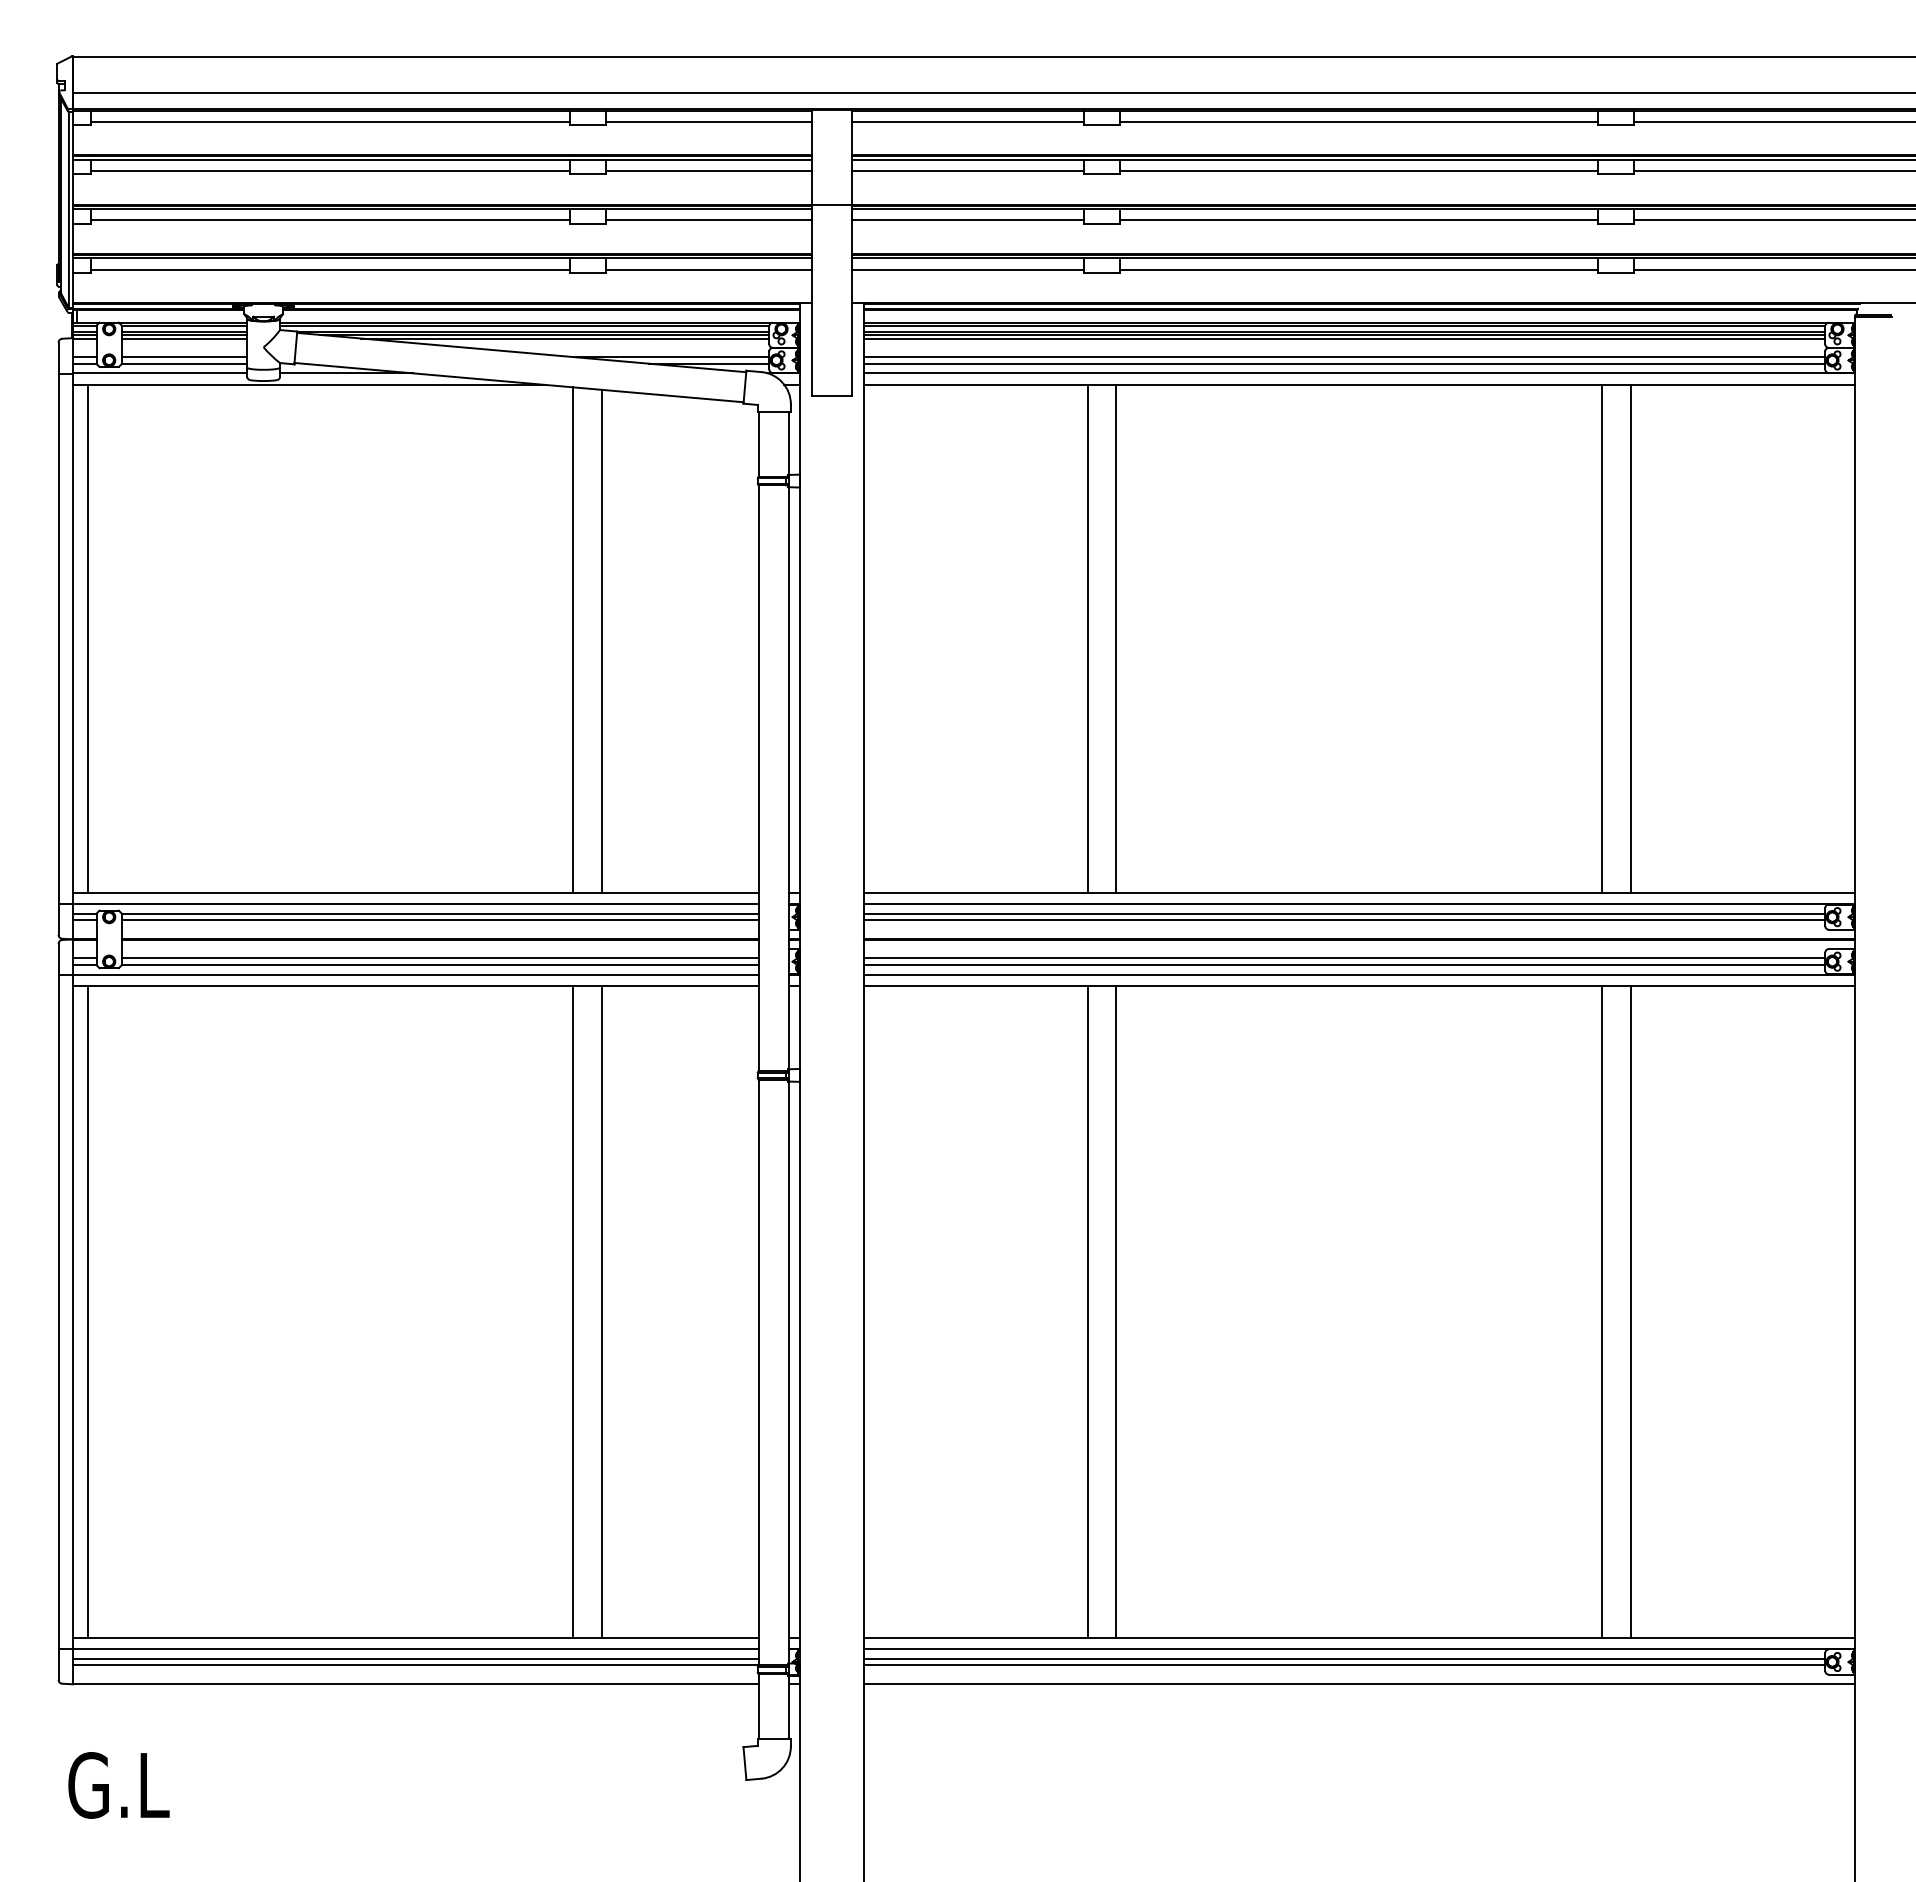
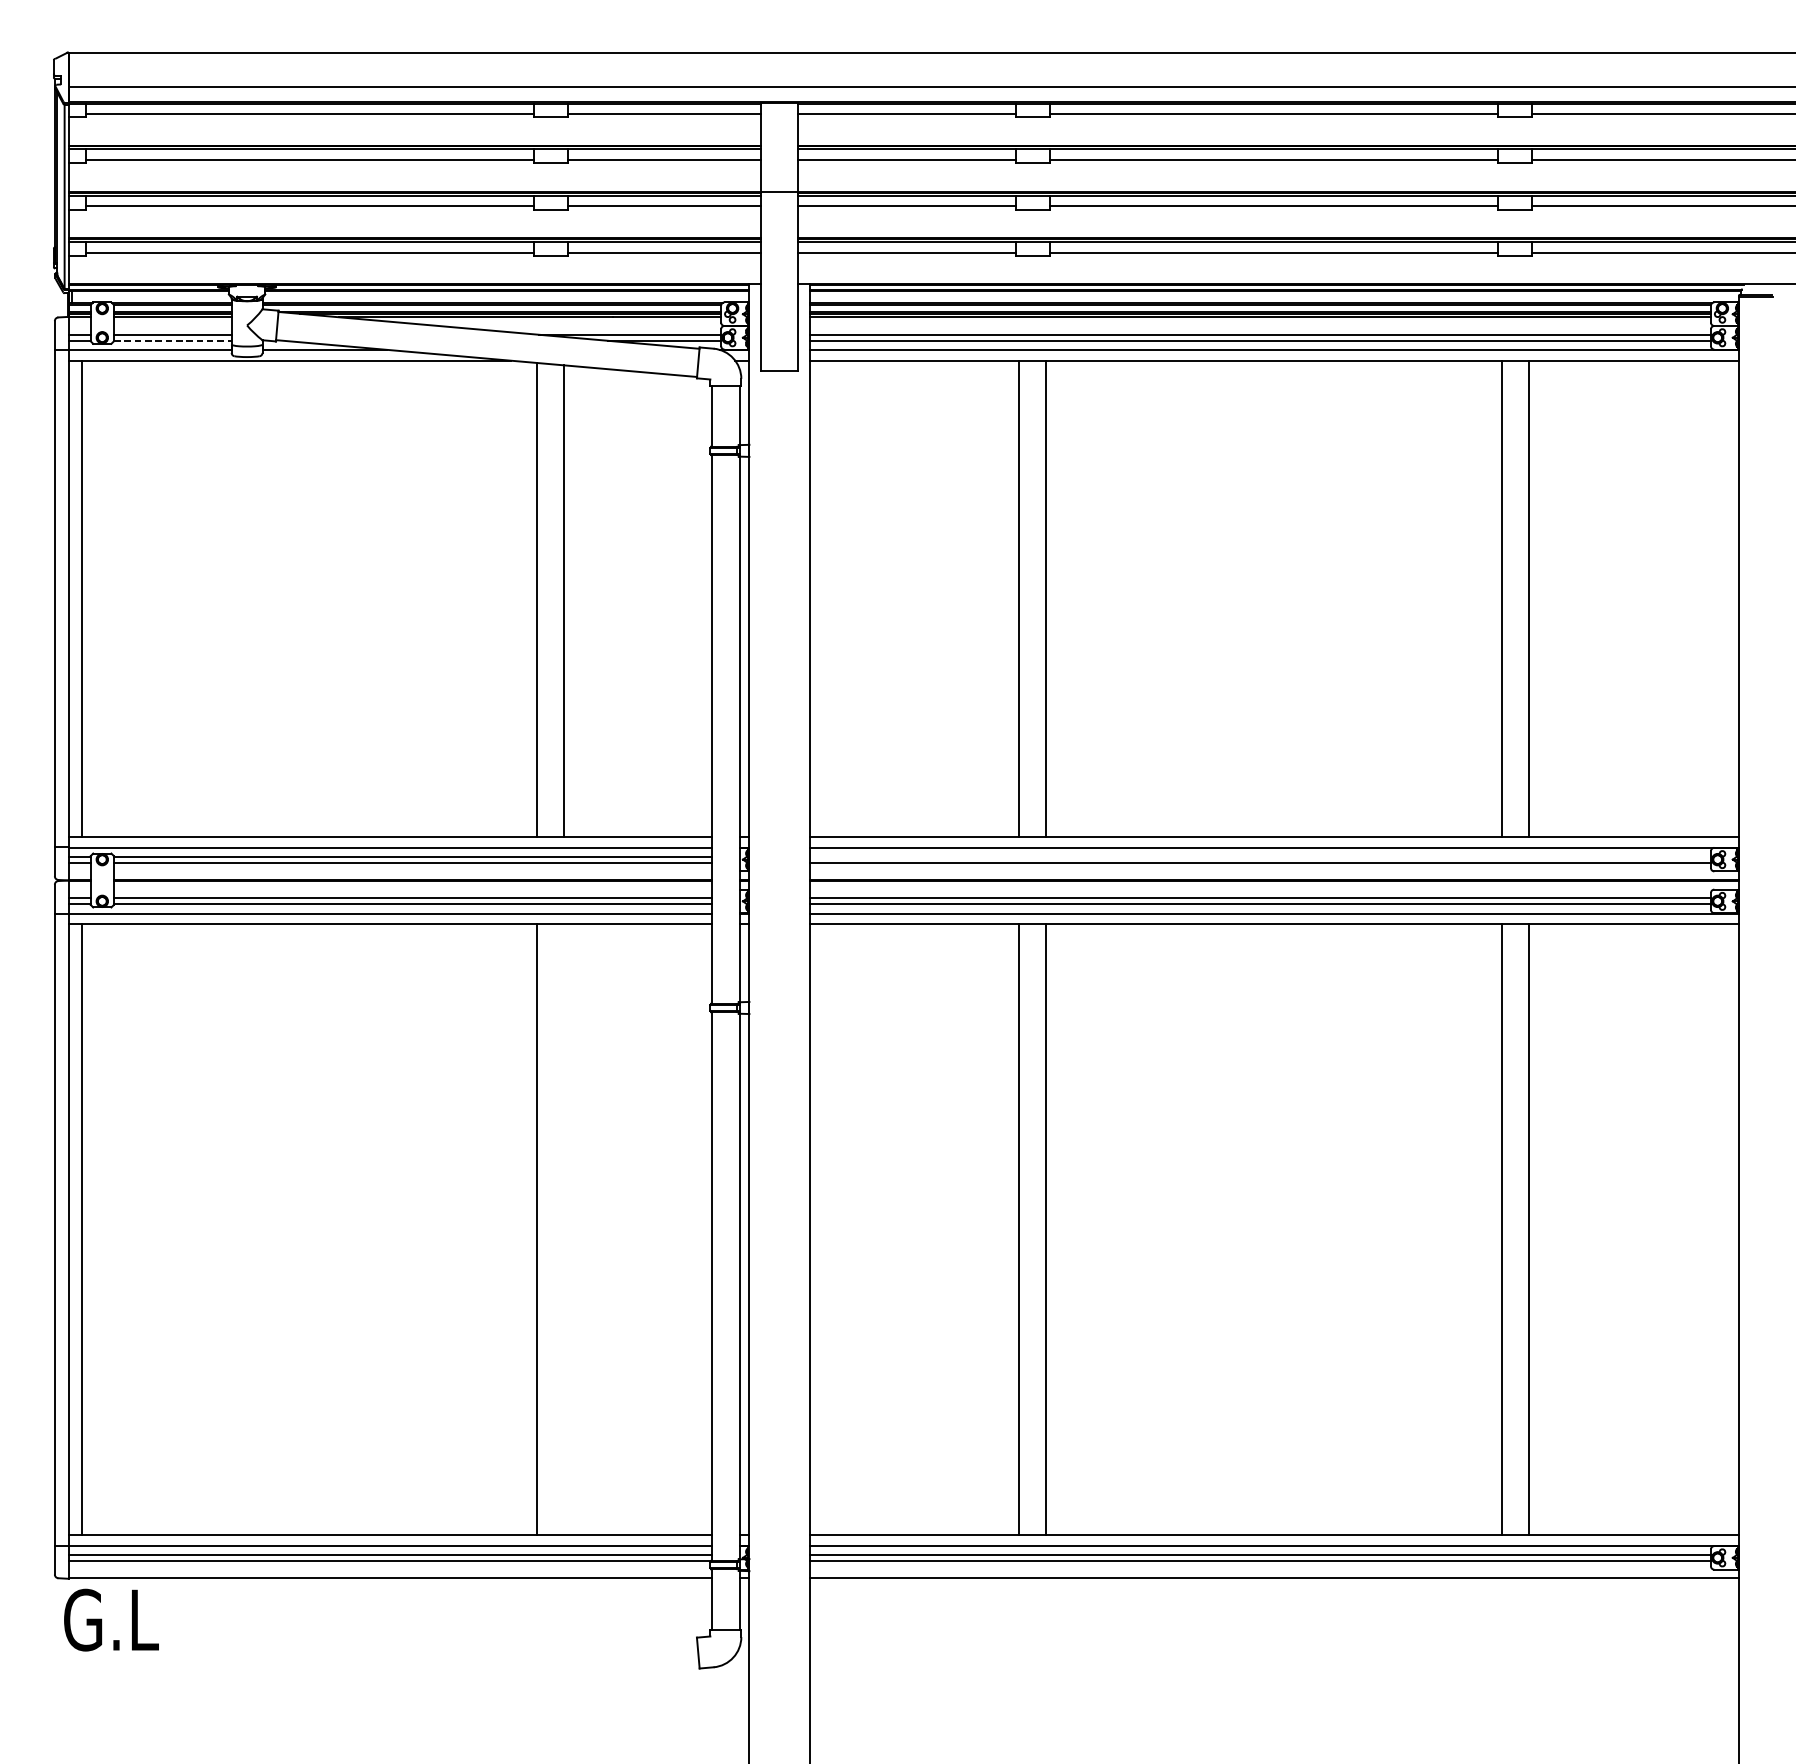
line: (184, 363) -> (172, 340), solid -> dashed
line: (1344, 913) -> (1260, 856), removed
line: (601, 1312) -> (563, 1230), removed
text: (118, 1785) -> (111, 1620), moved

